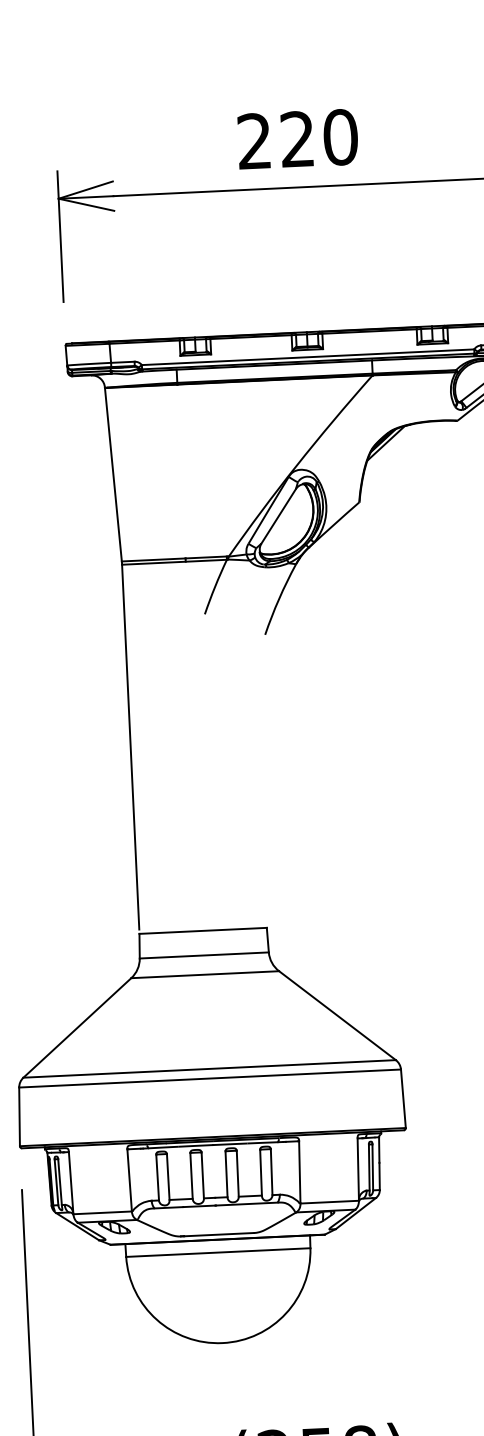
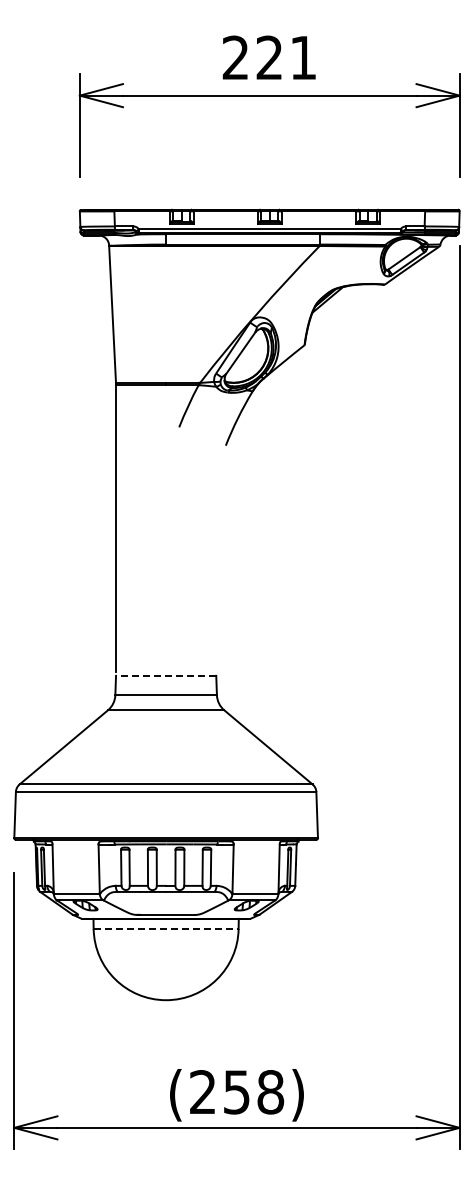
text: (340, 136) -> (303, 57), 220 -> 221
line: (202, 930) -> (165, 675), solid -> dashed
line: (218, 1251) -> (166, 928), solid -> dashed

